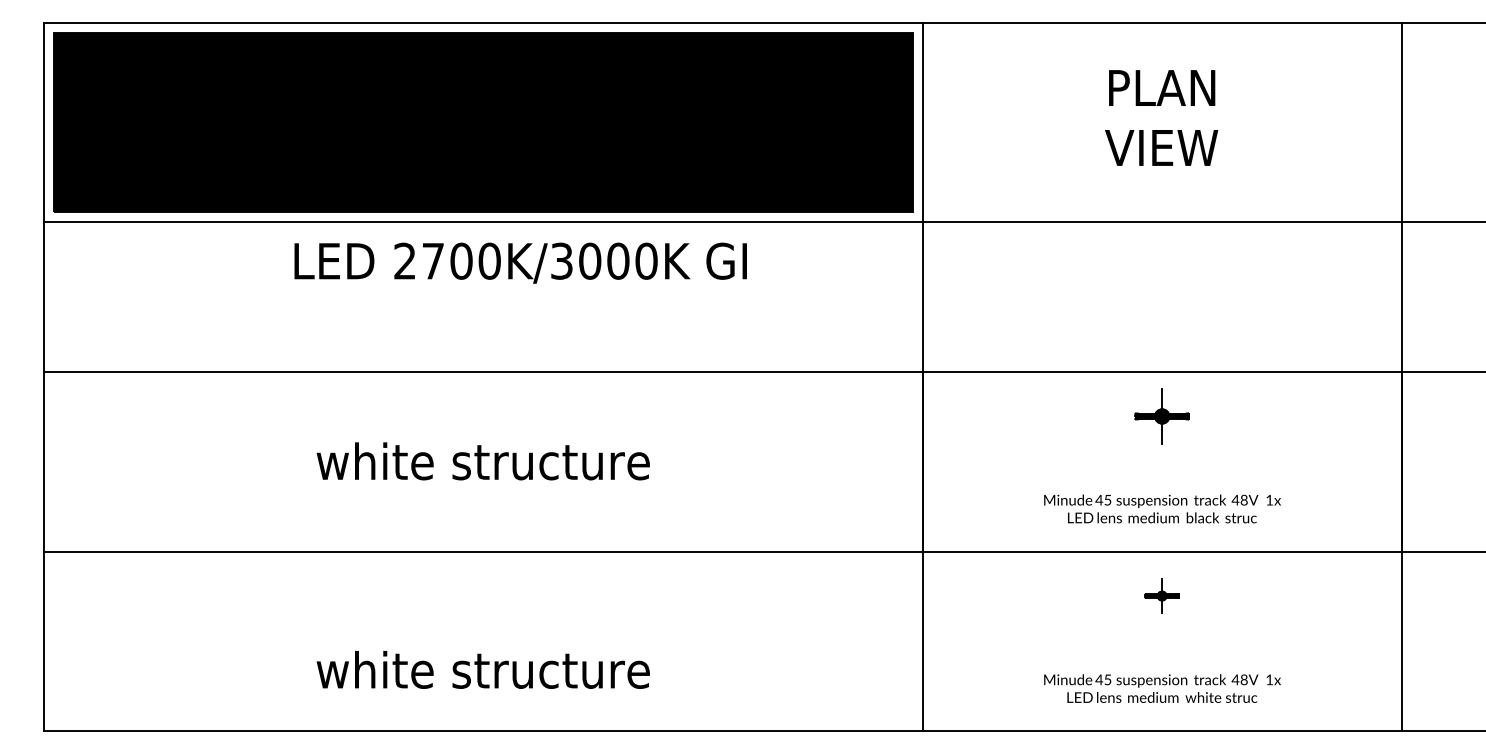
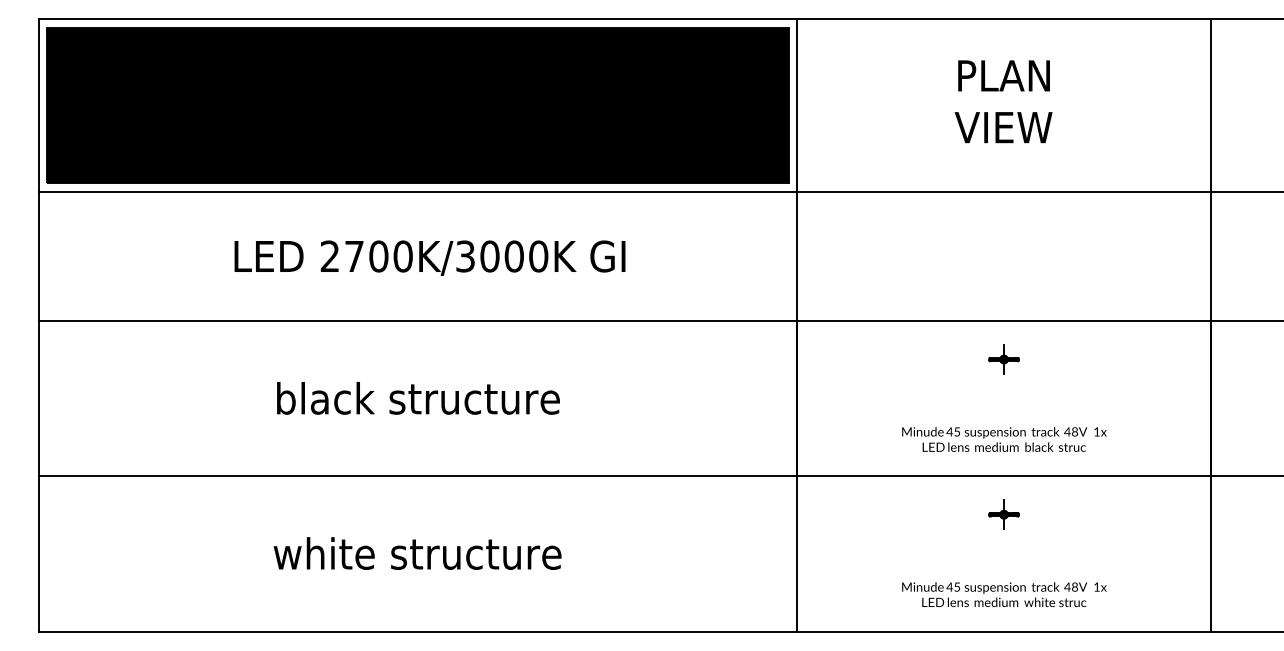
text: (520, 262) -> (429, 257), moved
part: (1161, 416) -> (1003, 359), size x0.62
text: (483, 461) -> (417, 398), white structure -> black structure
text: (483, 669) -> (417, 553), moved

